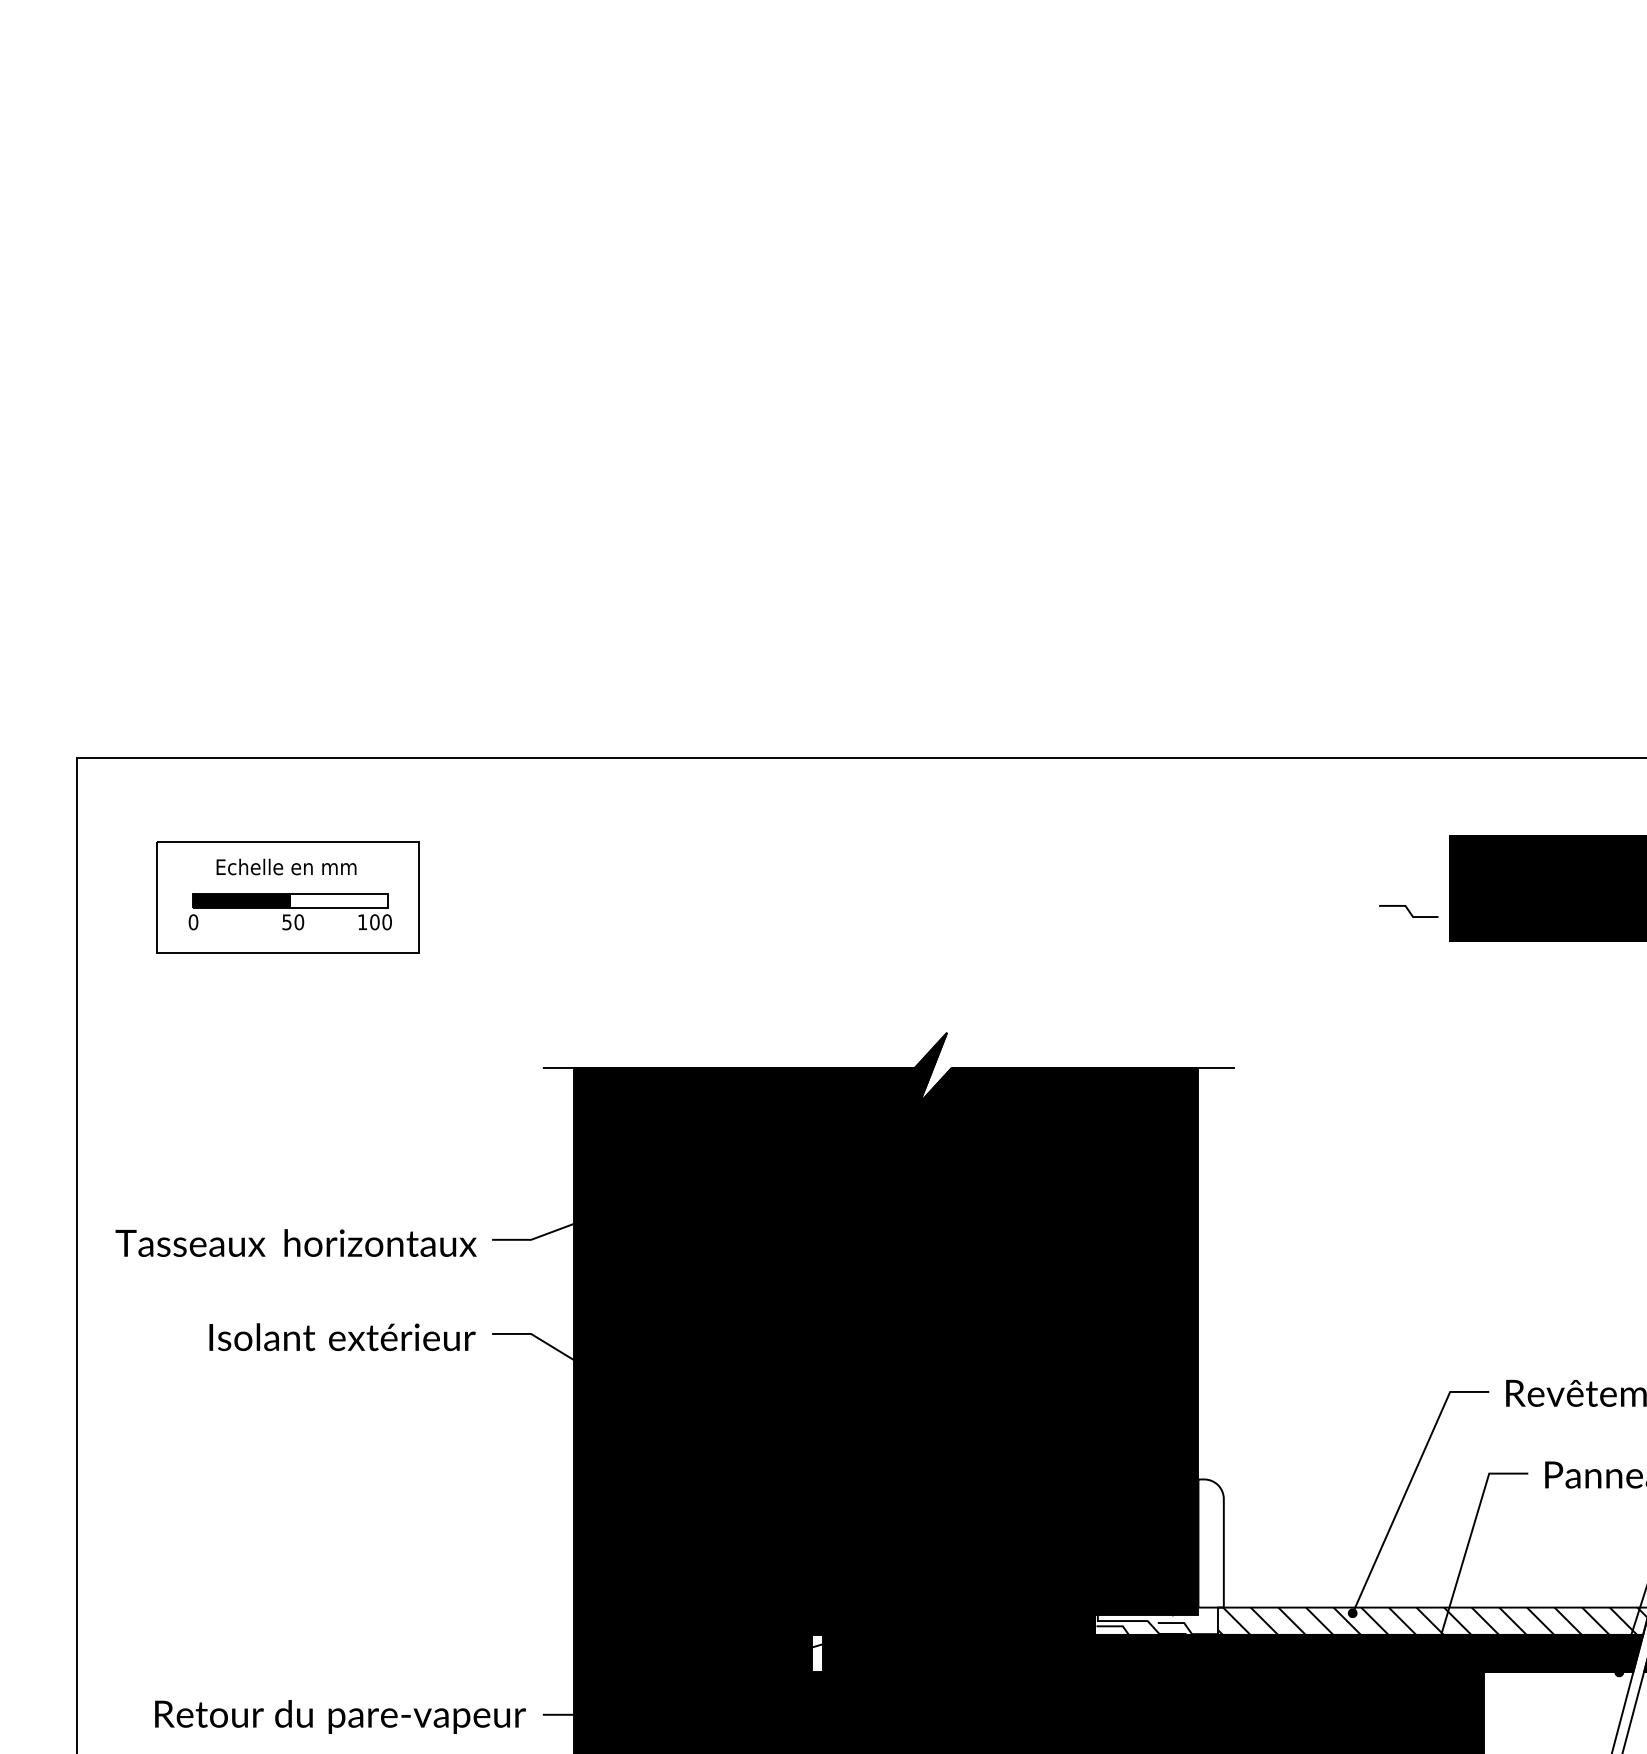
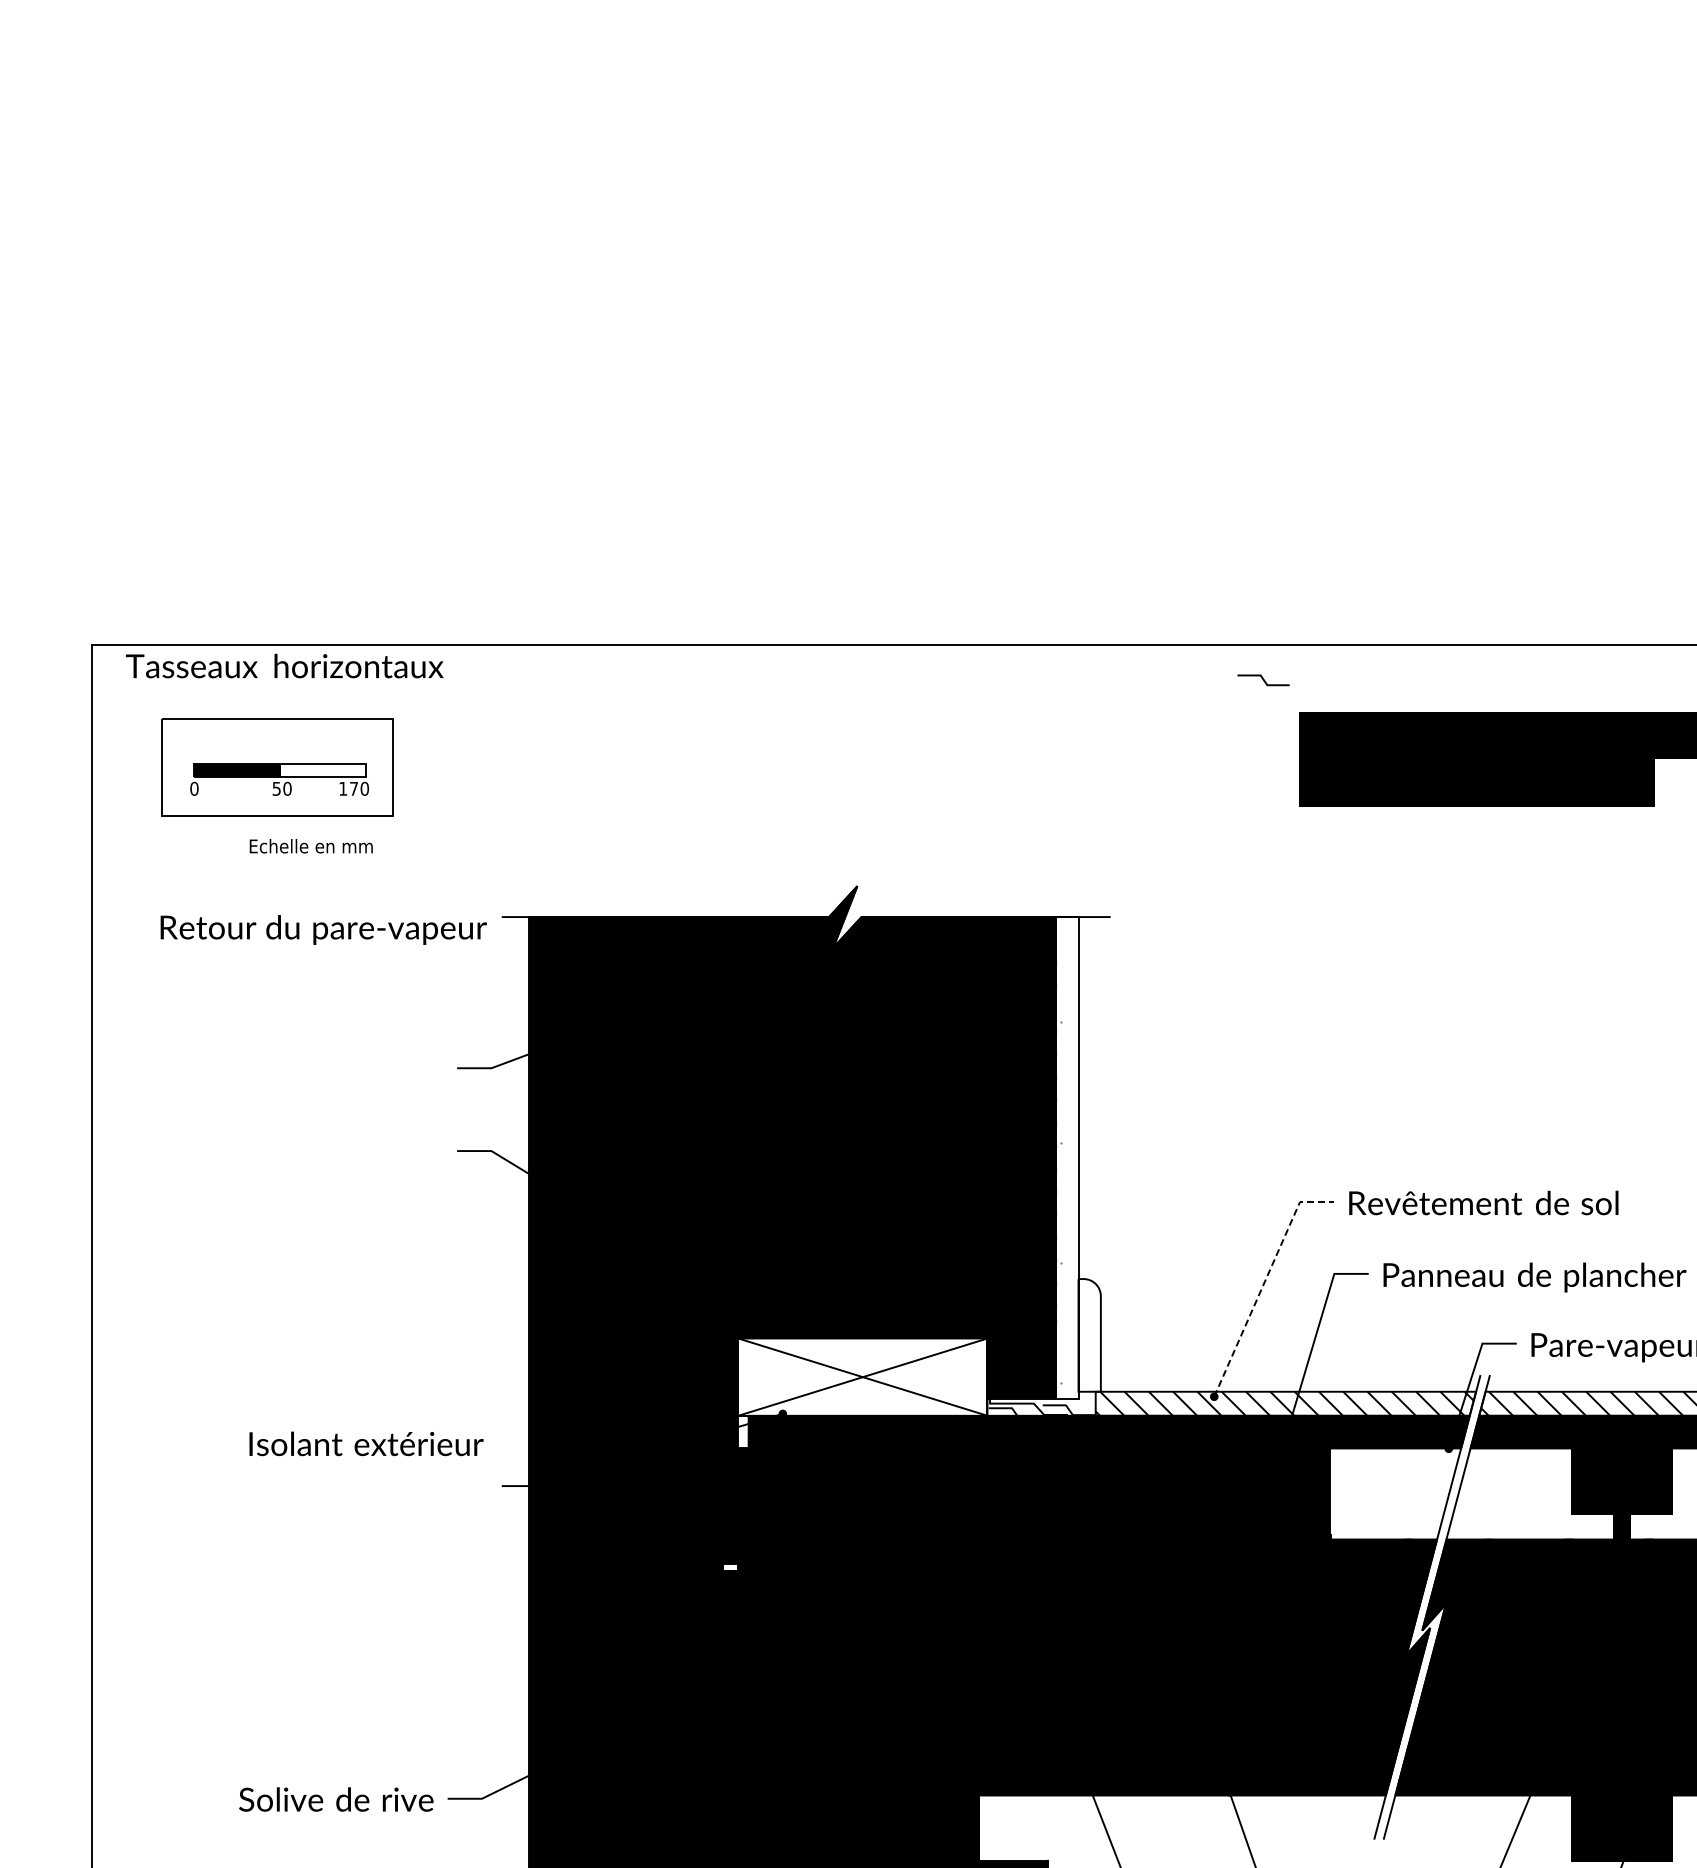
text: (285, 867) -> (310, 846), moved
line: (1408, 911) -> (1263, 680), moved
text: (374, 921) -> (353, 788), 100 -> 170
text: (295, 1242) -> (284, 665), moved
text: (342, 1336) -> (366, 1443), moved
fill: (1185, 1341) -> (1067, 1157), removed
line: (1409, 1483) -> (1264, 1282), solid -> dashed
fill: (952, 1590) -> (862, 1376), removed
text: (340, 1716) -> (323, 929), moved

